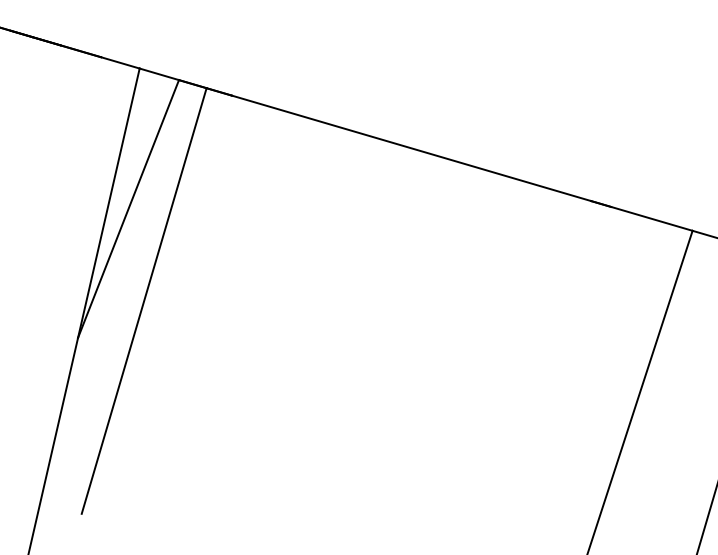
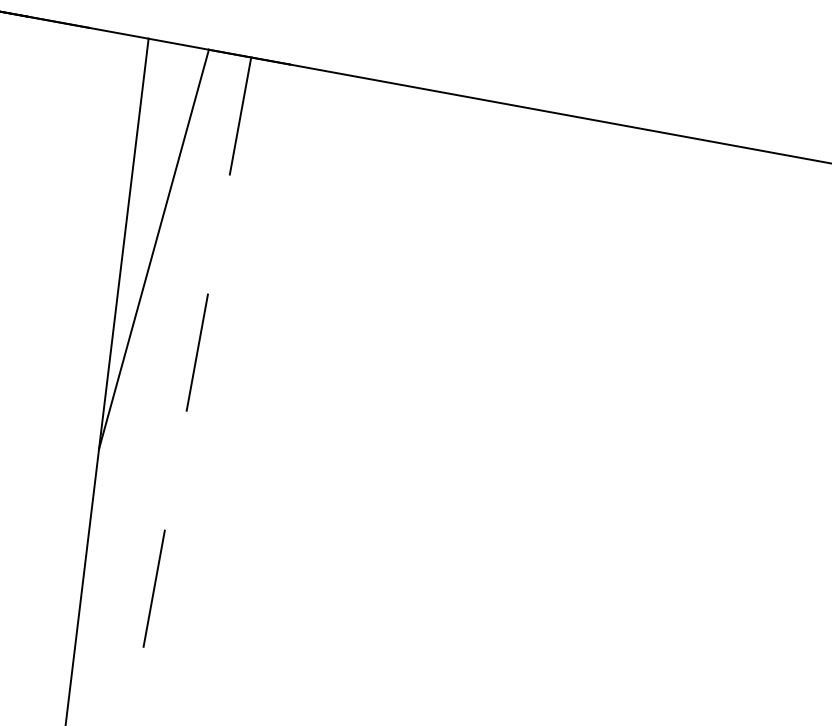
line: (144, 301) -> (192, 384), solid -> dashed

